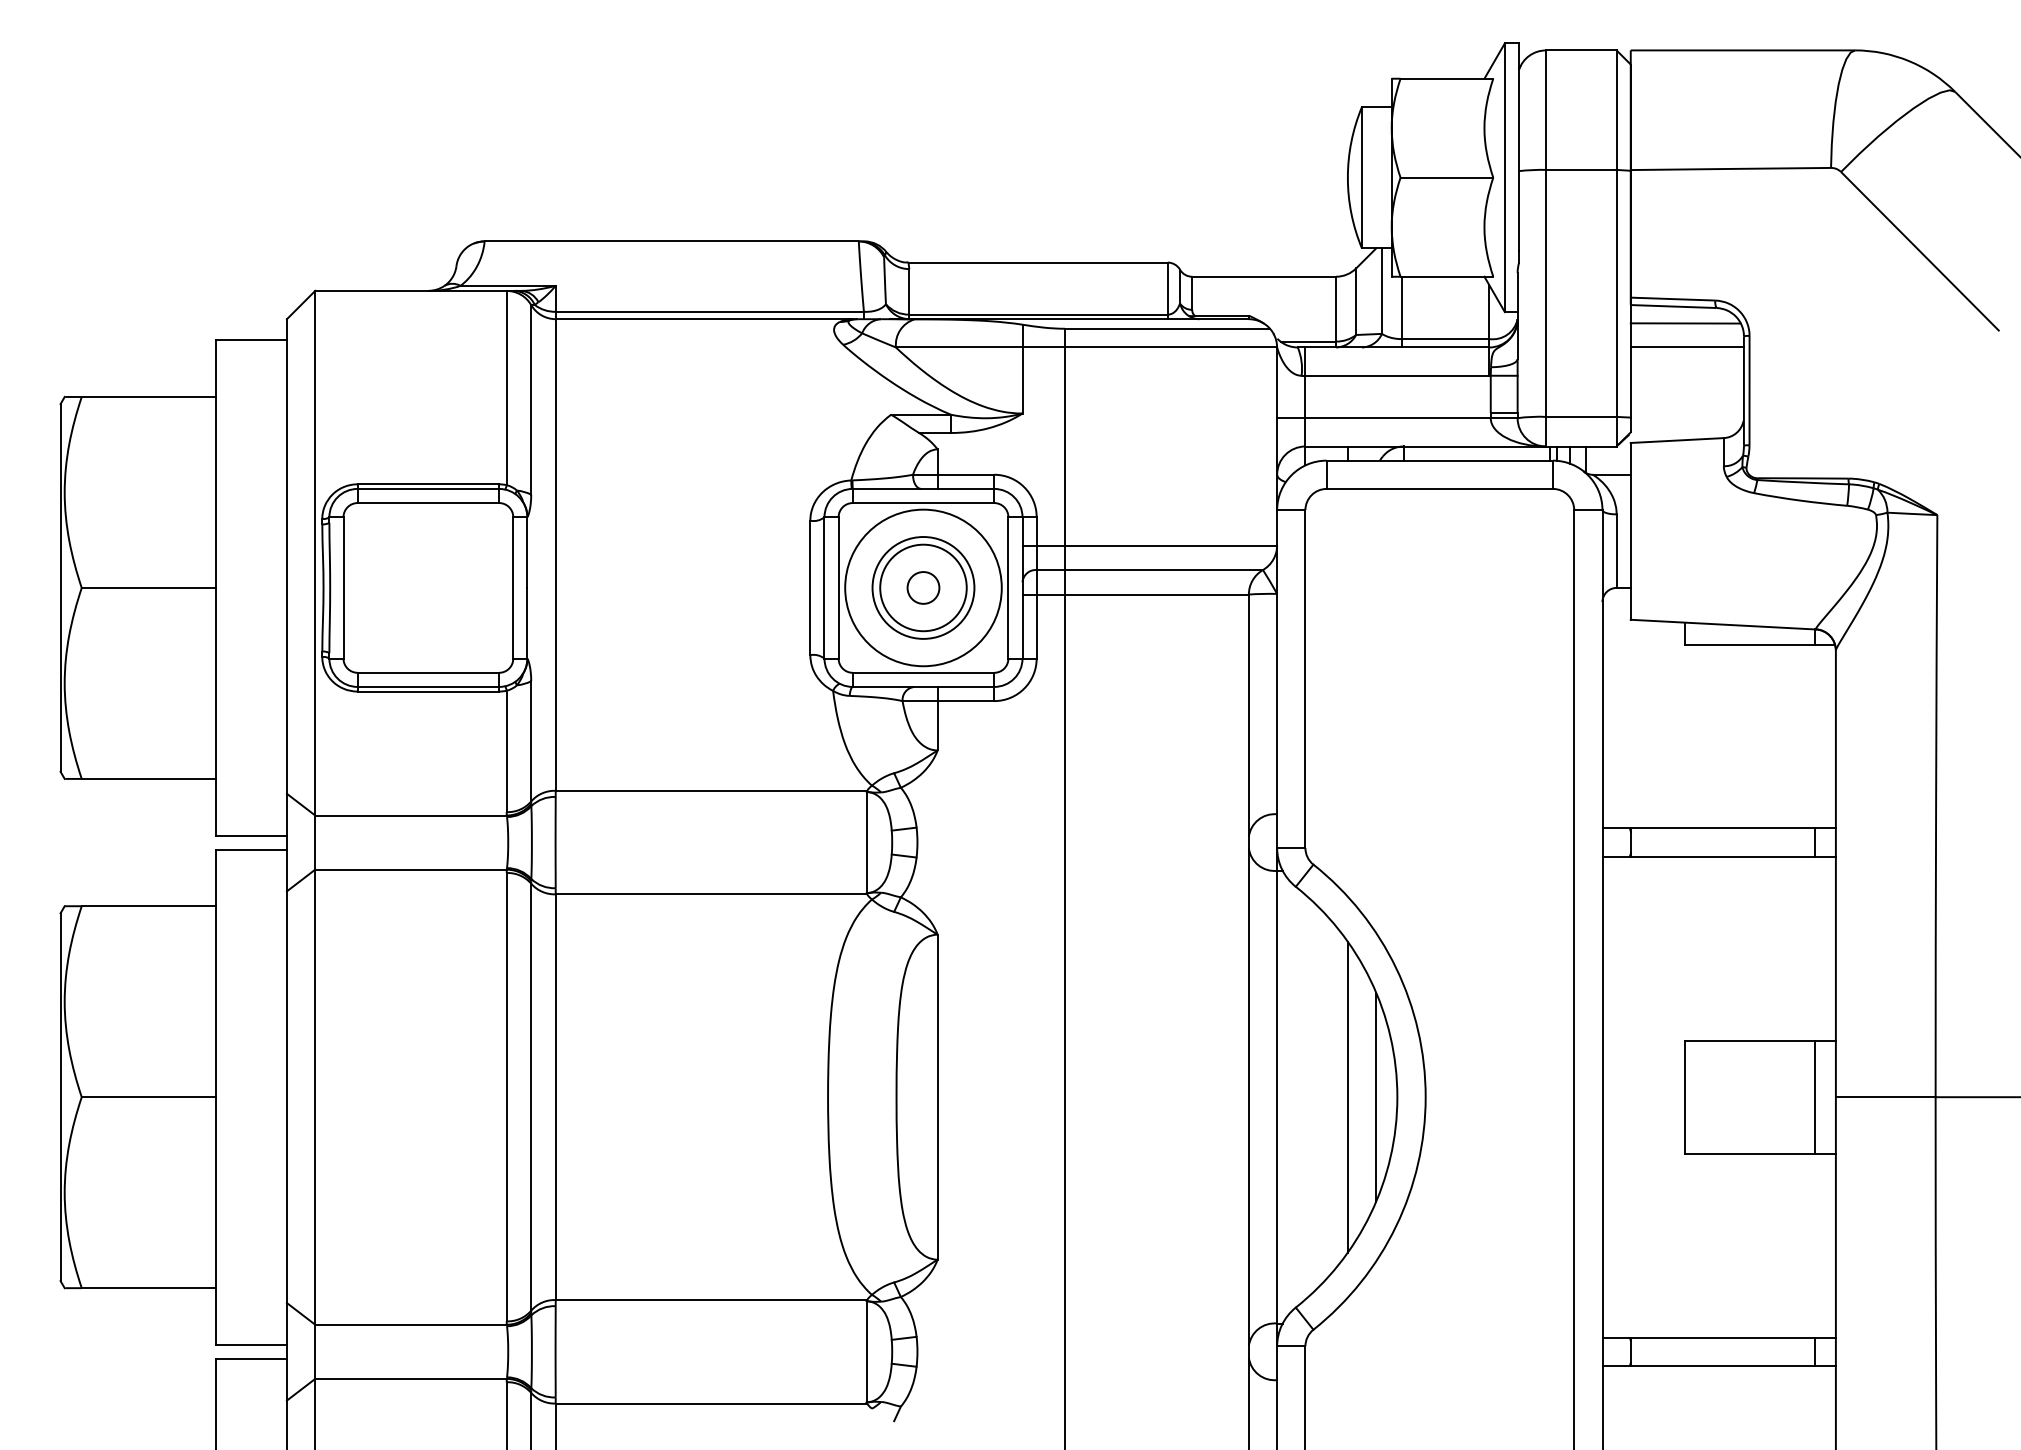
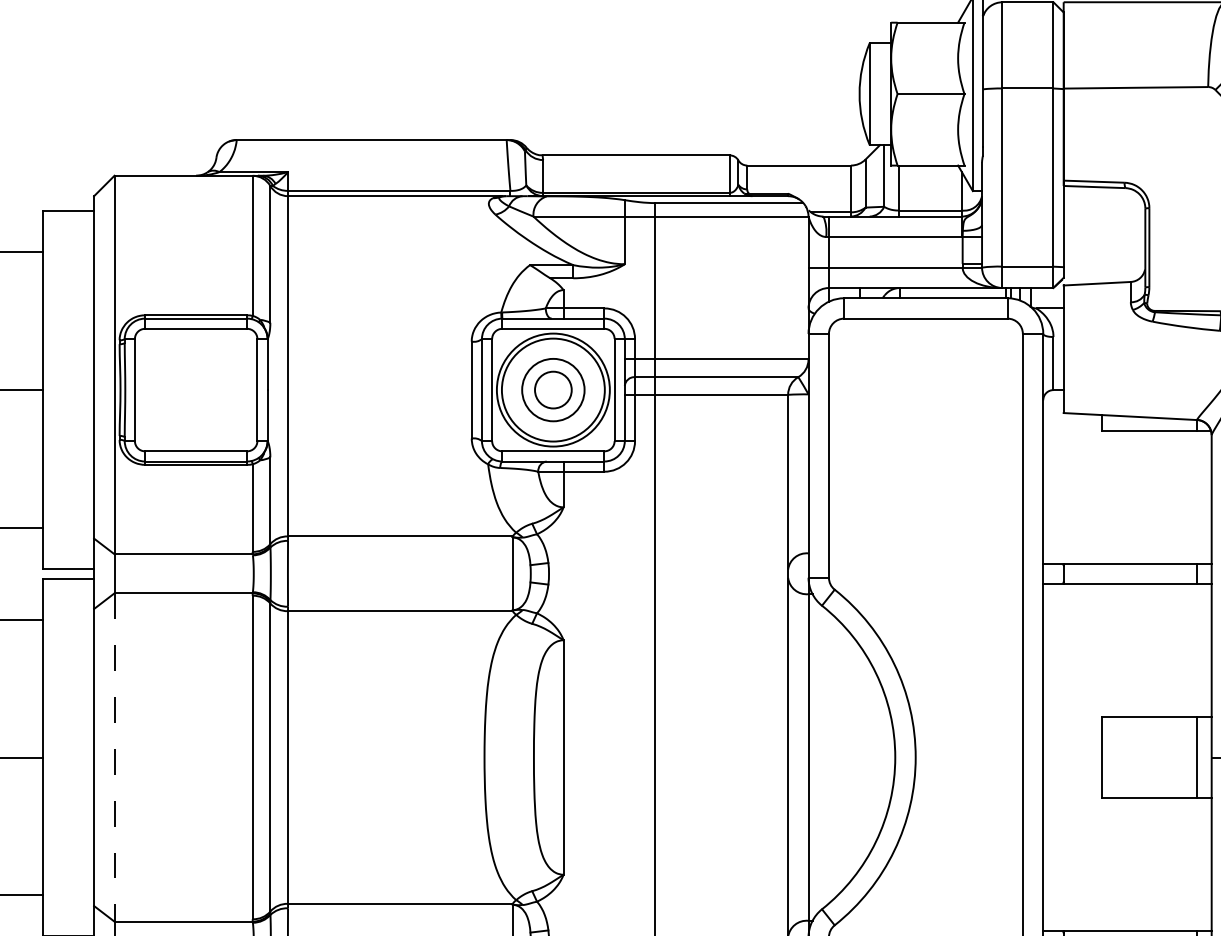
line: (1685, 323) -> (1103, 199), removed
line: (1686, 347) -> (1103, 216), removed
circle: (923, 587) -> (553, 389), size x1.4
circle: (923, 587) -> (553, 389), size x1.6
line: (1347, 1096) -> (859, 757), removed
line: (1376, 1096) -> (880, 757), removed
line: (315, 1097) -> (114, 757), solid -> dashed

